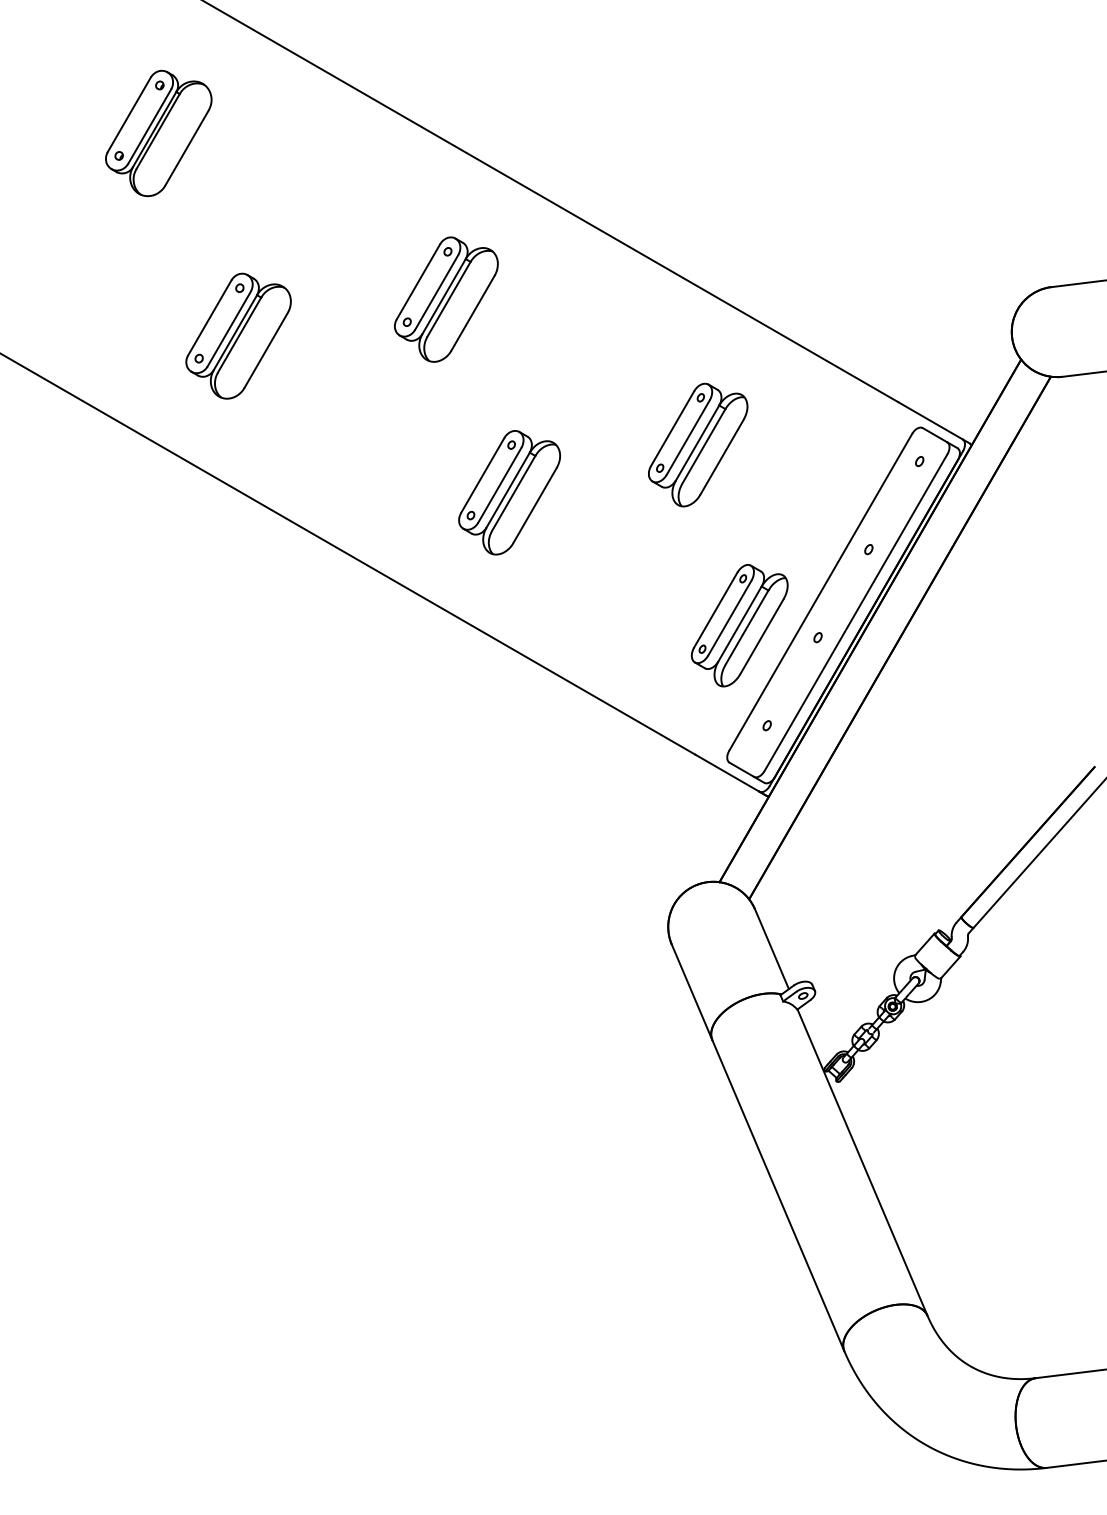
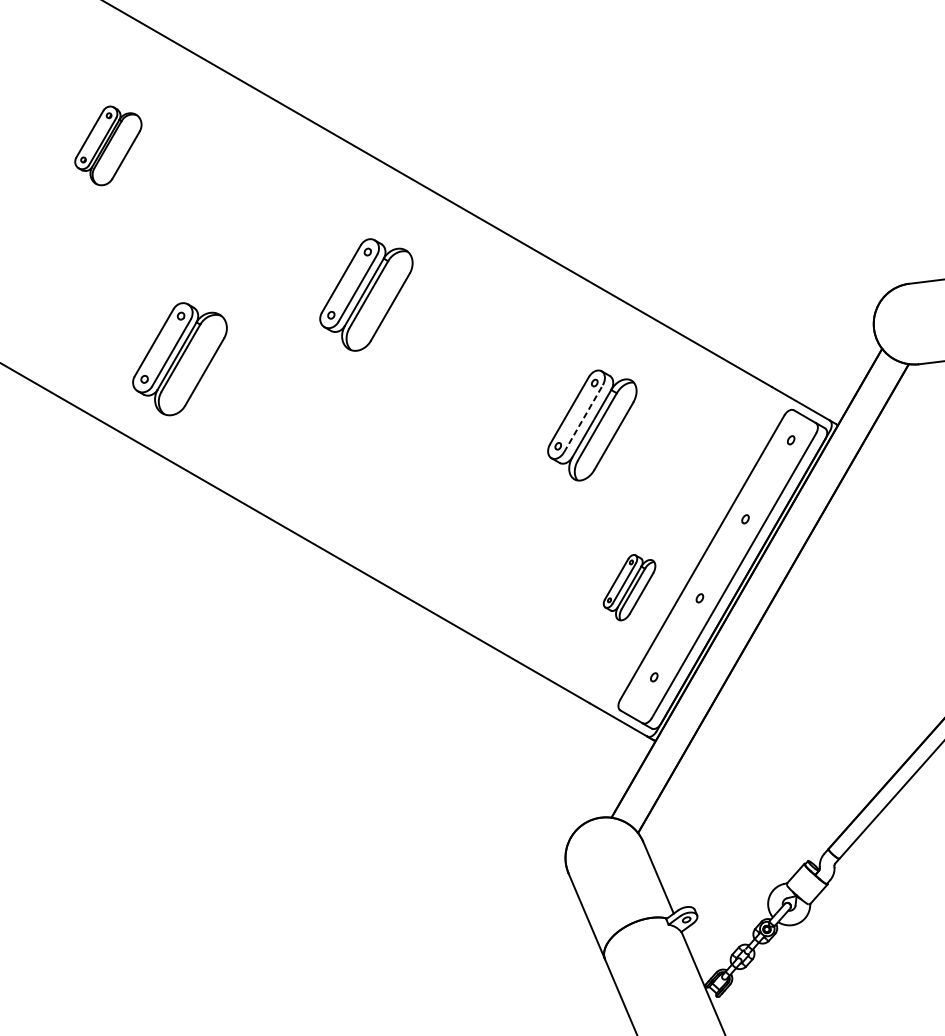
part: (158, 133) -> (108, 145), size x0.7
part: (238, 335) -> (179, 358), moved
line: (688, 437) -> (583, 418), solid -> dashed
part: (509, 492) -> (423, 468), removed
part: (739, 625) -> (629, 587), size x0.6

